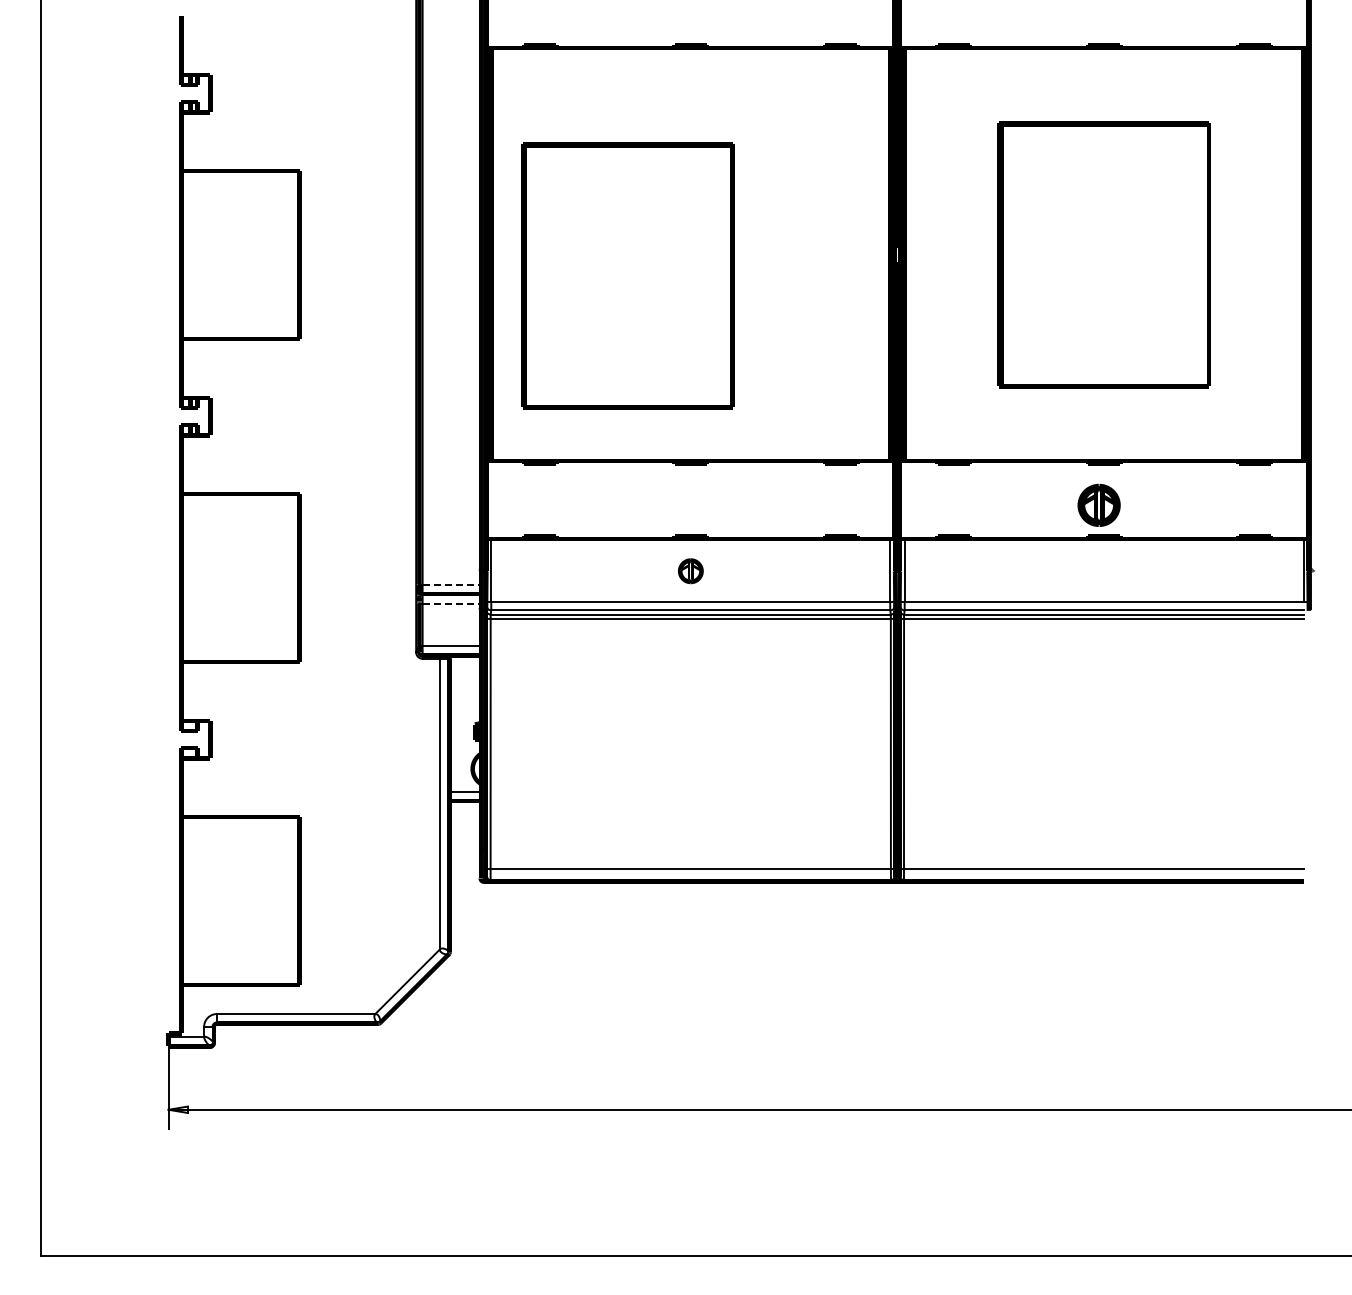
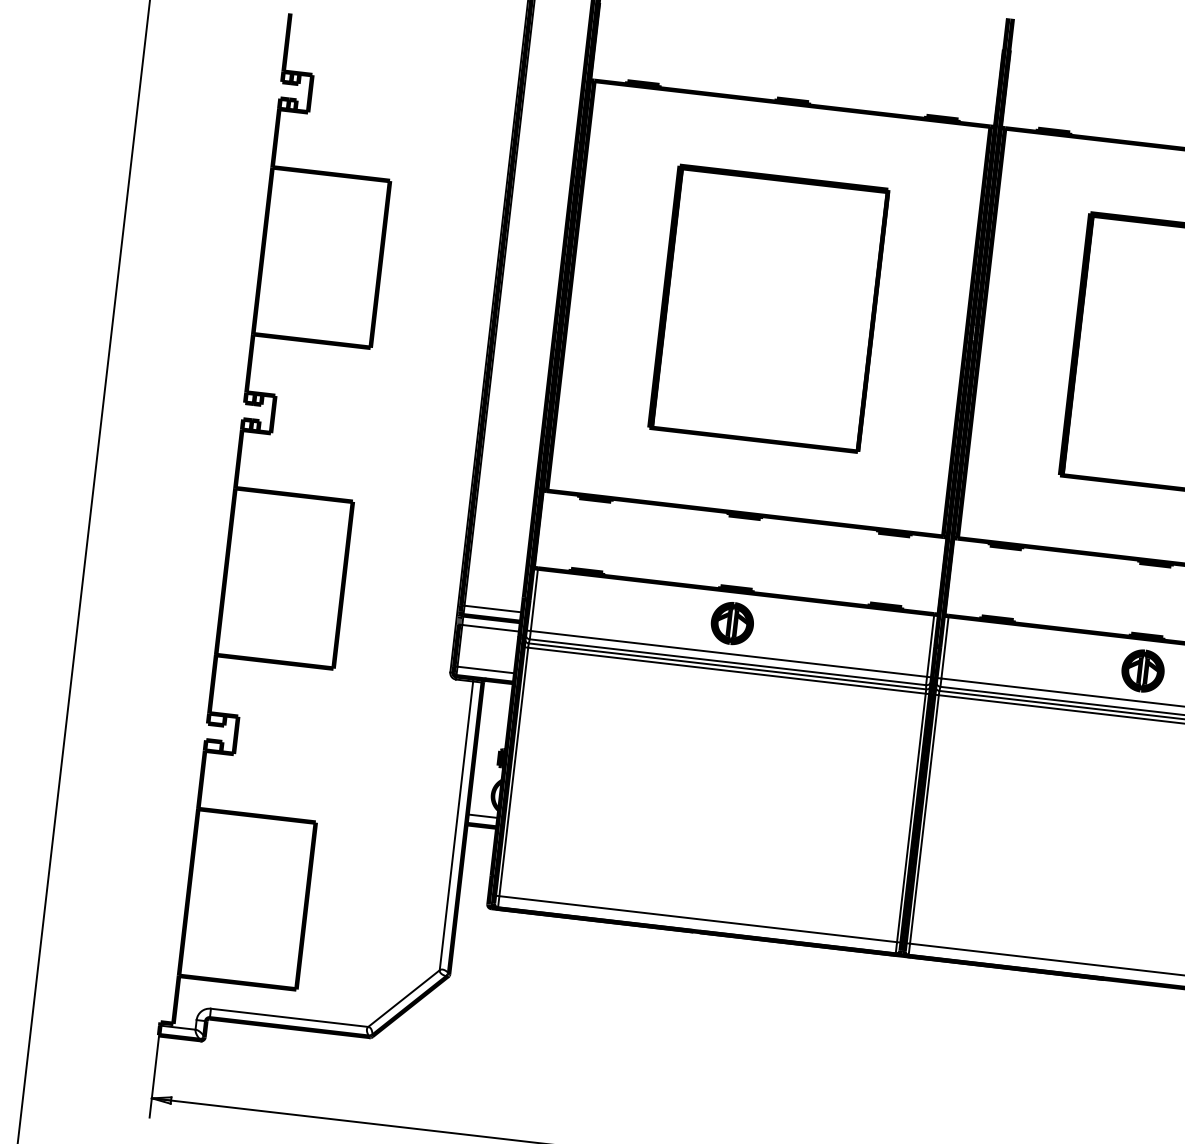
part: (627, 275) -> (768, 308), moved
part: (1098, 504) -> (1142, 670), moved
part: (690, 570) -> (732, 622), size x1.67
line: (452, 584) -> (494, 609), dashed -> solid
line: (452, 603) -> (492, 628), dashed -> solid

